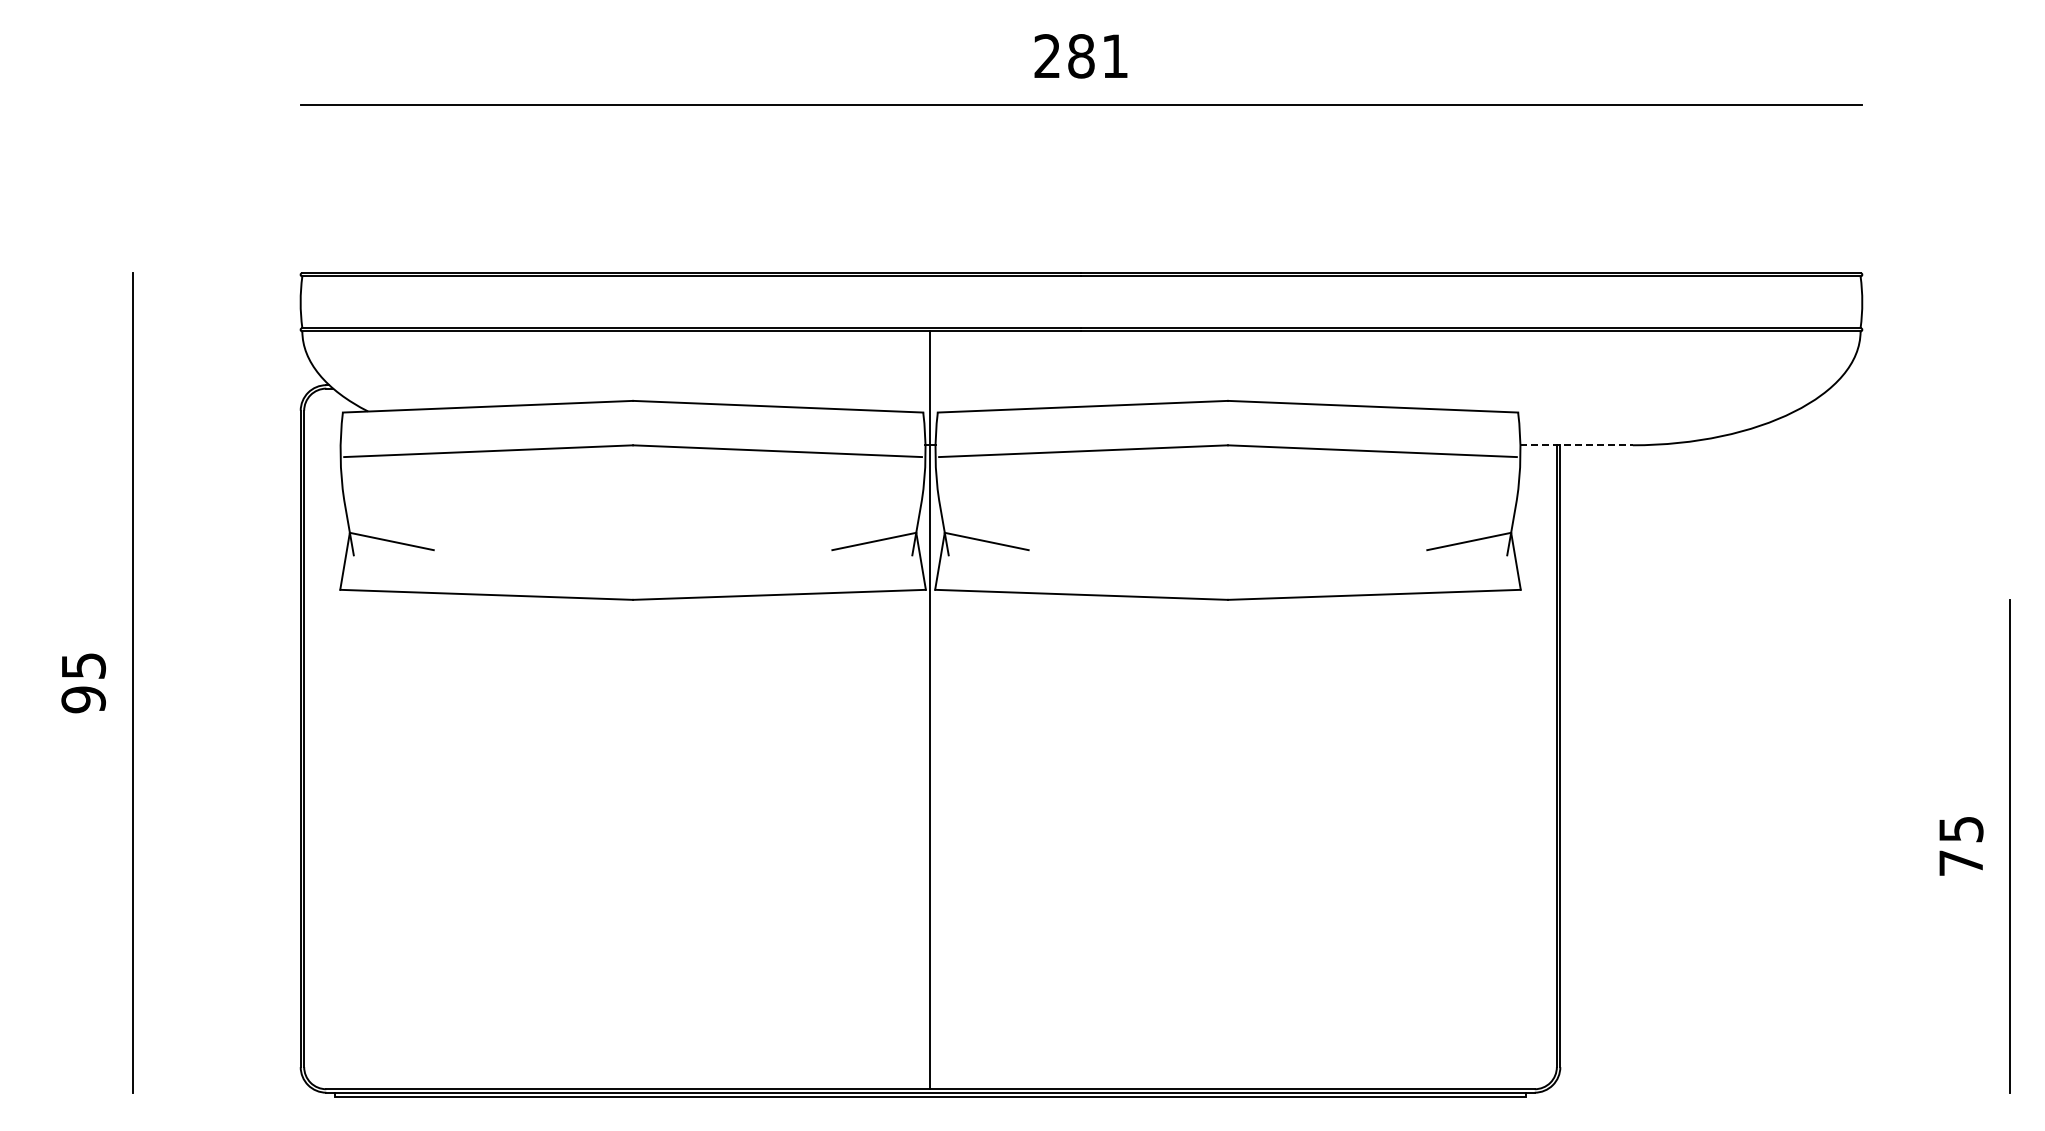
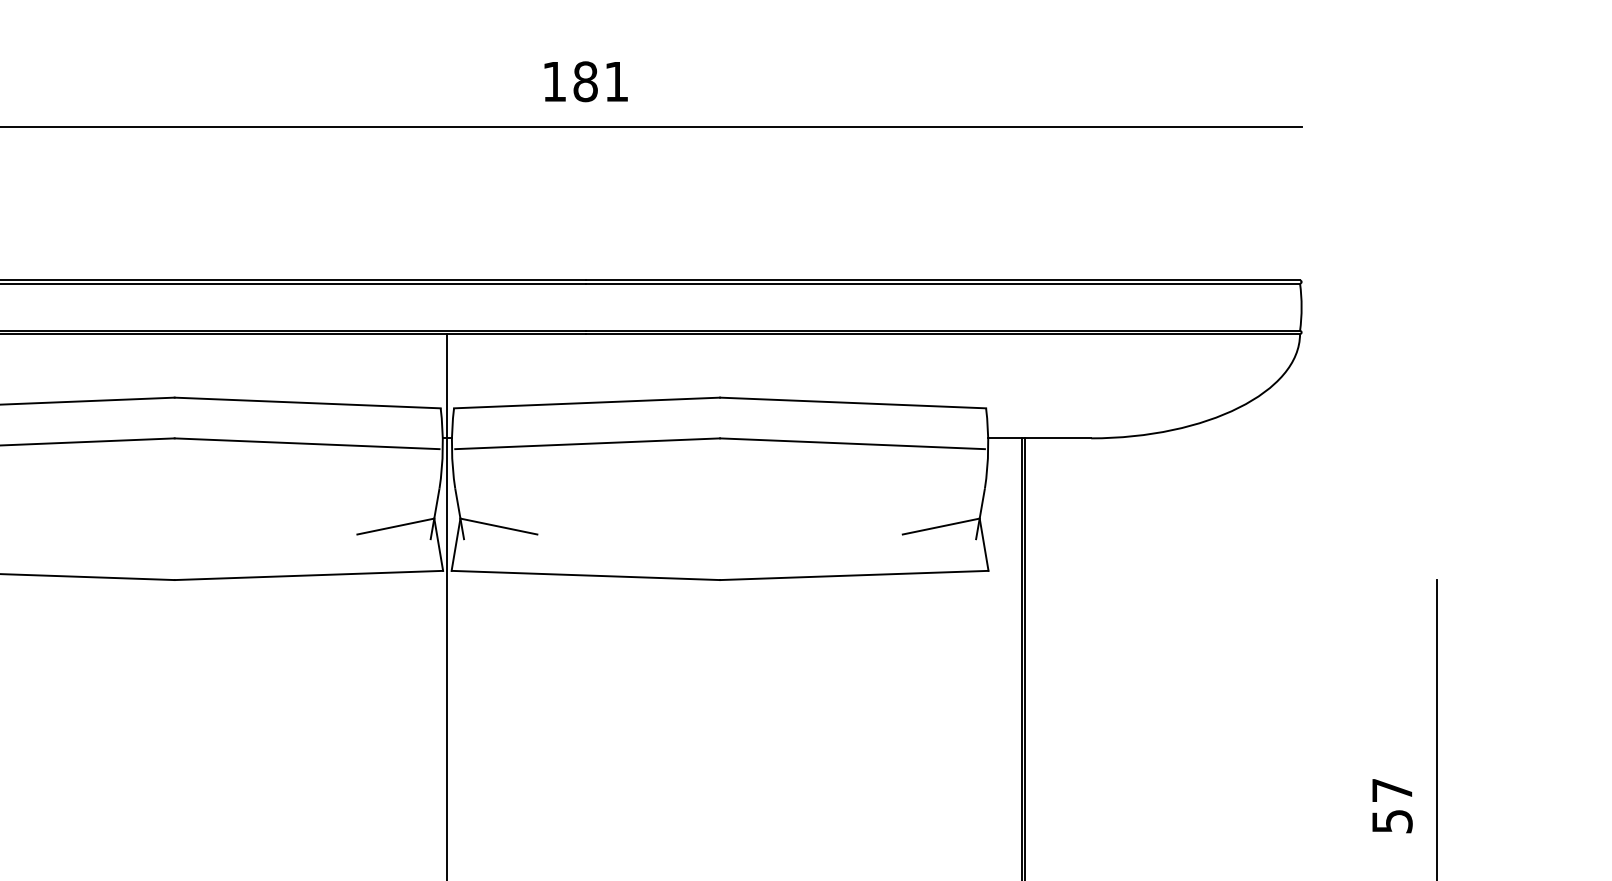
text: (1046, 55) -> (553, 80), 281 -> 181
line: (1577, 445) -> (1040, 438), dashed -> solid
text: (1961, 846) -> (1392, 806), 75 -> 57

